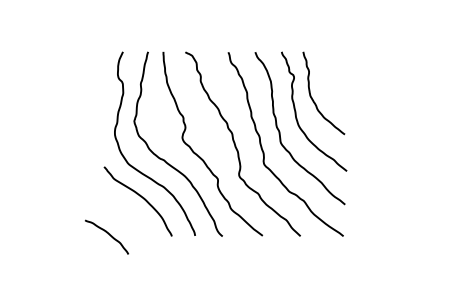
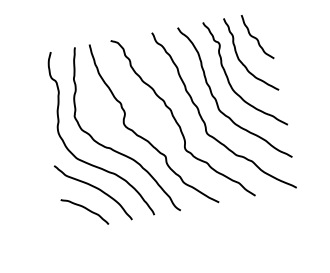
curve: (332, 77) -> (256, 37), added
curve: (108, 234) -> (85, 209), moved

